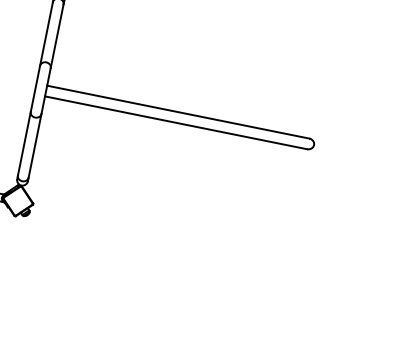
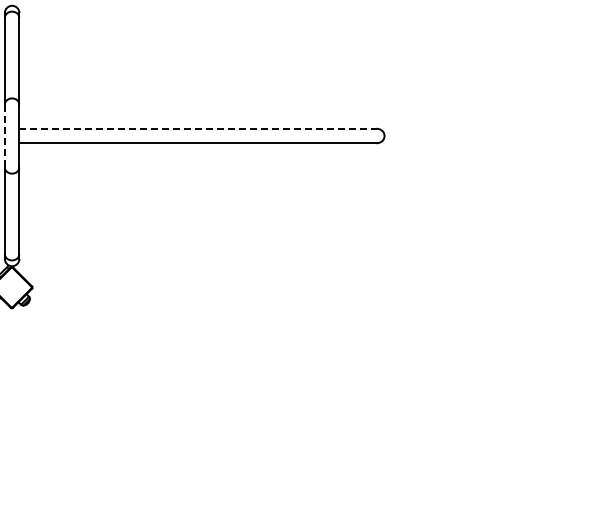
line: (35, 89) -> (4, 136), solid -> dashed
line: (178, 112) -> (198, 128), solid -> dashed

